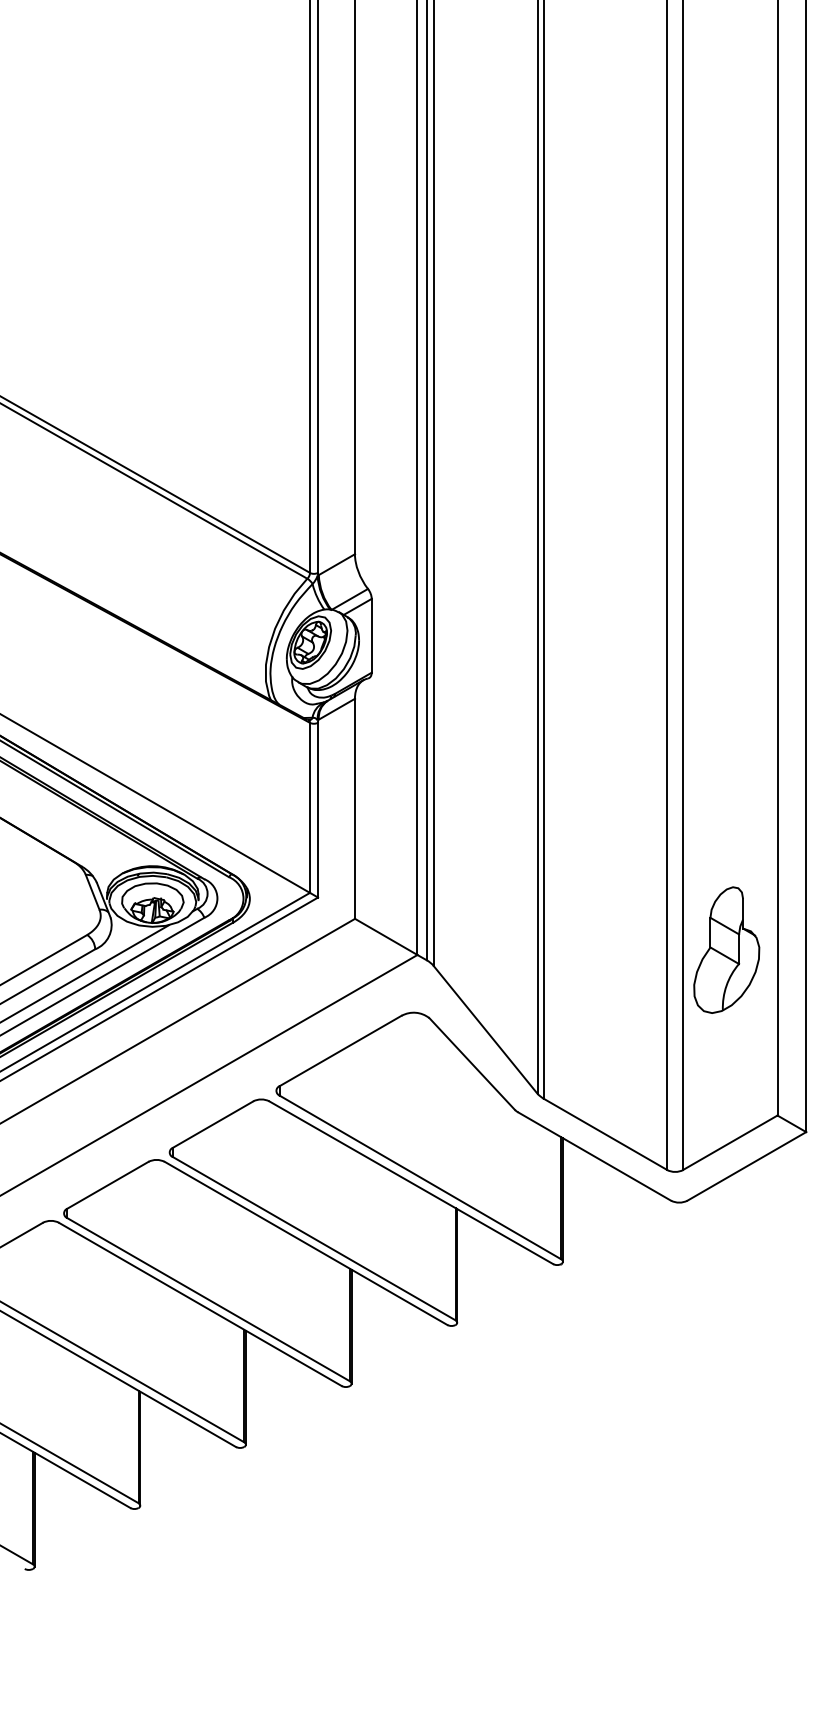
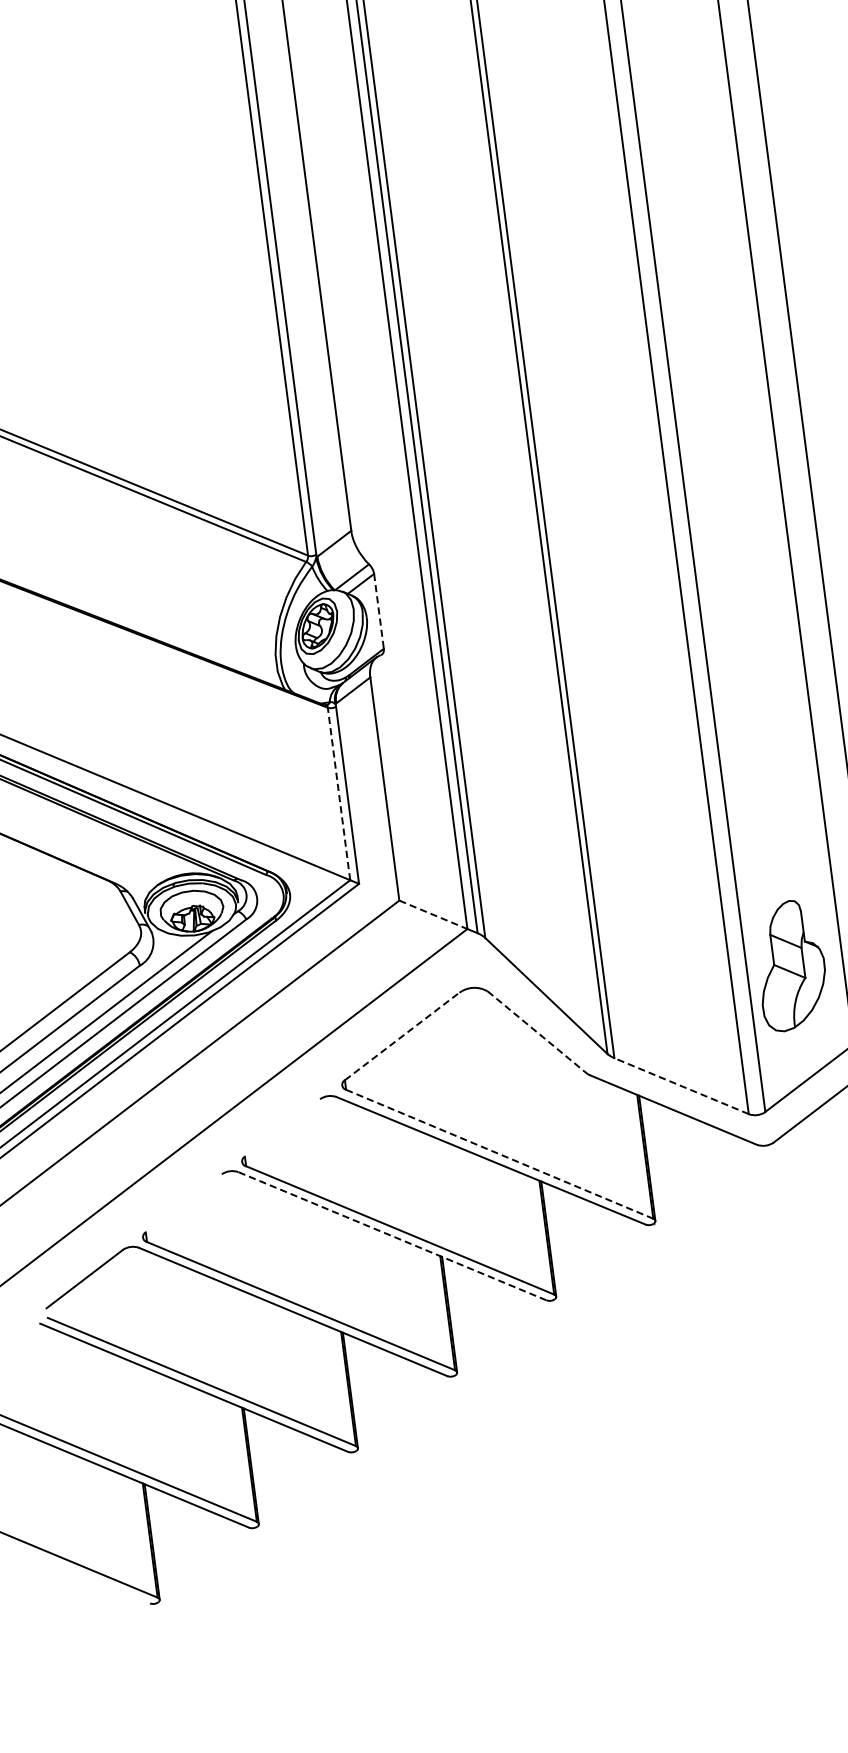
line: (371, 635) -> (378, 611), solid -> dashed
line: (309, 807) -> (338, 793), solid -> dashed
line: (386, 937) -> (433, 915), solid -> dashed
part: (726, 949) -> (790, 964), moved
line: (341, 1050) -> (402, 1035), solid -> dashed
line: (472, 1064) -> (537, 1032), solid -> dashed
line: (213, 1124) -> (282, 1127), removed
line: (604, 1134) -> (680, 1086), solid -> dashed
line: (420, 1177) -> (499, 1154), solid -> dashed
line: (107, 1184) -> (183, 1202), removed
line: (305, 1243) -> (391, 1236), solid -> dashed

